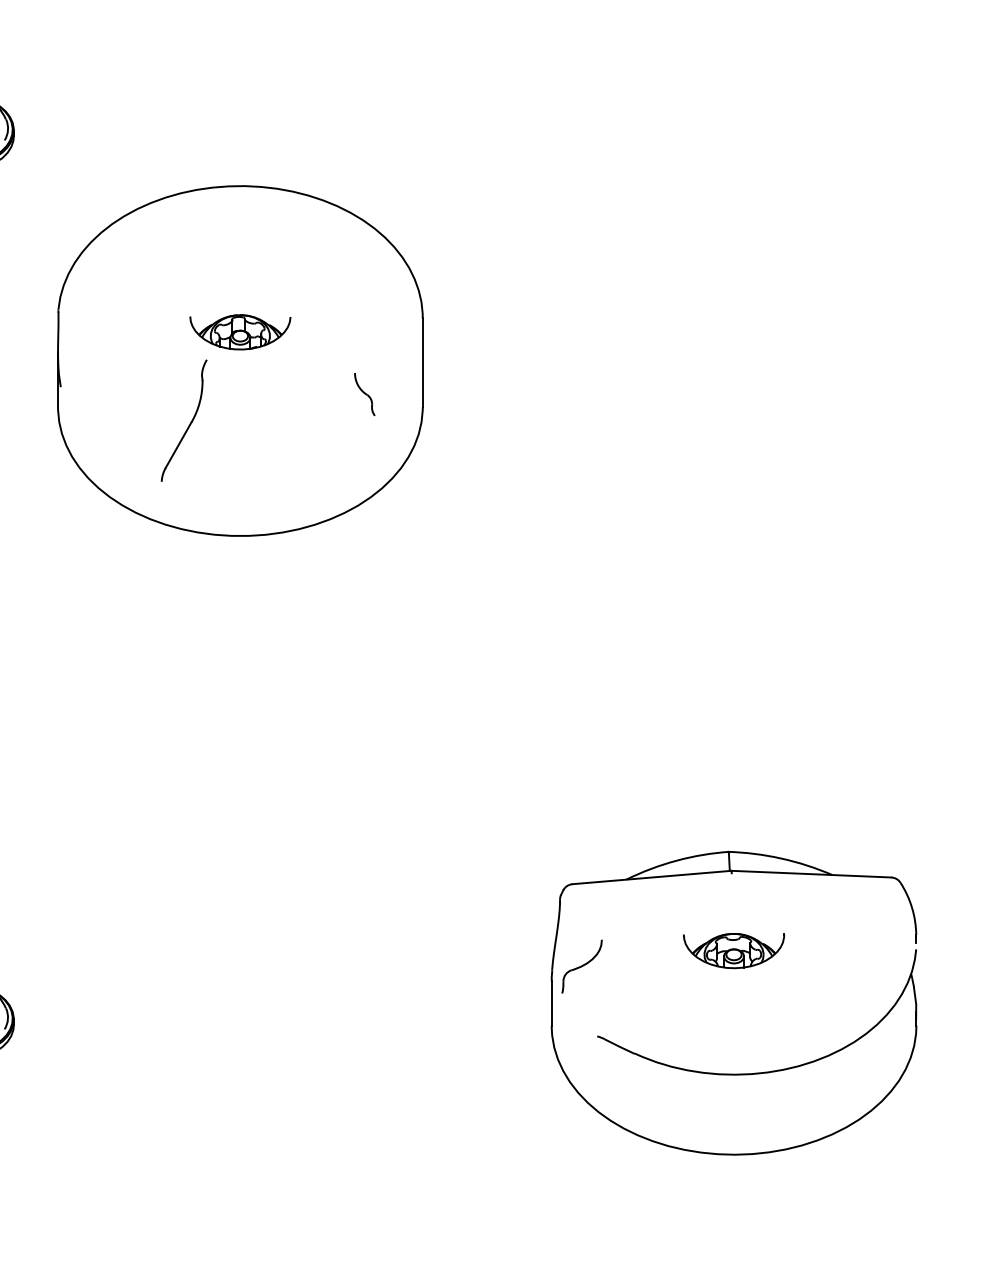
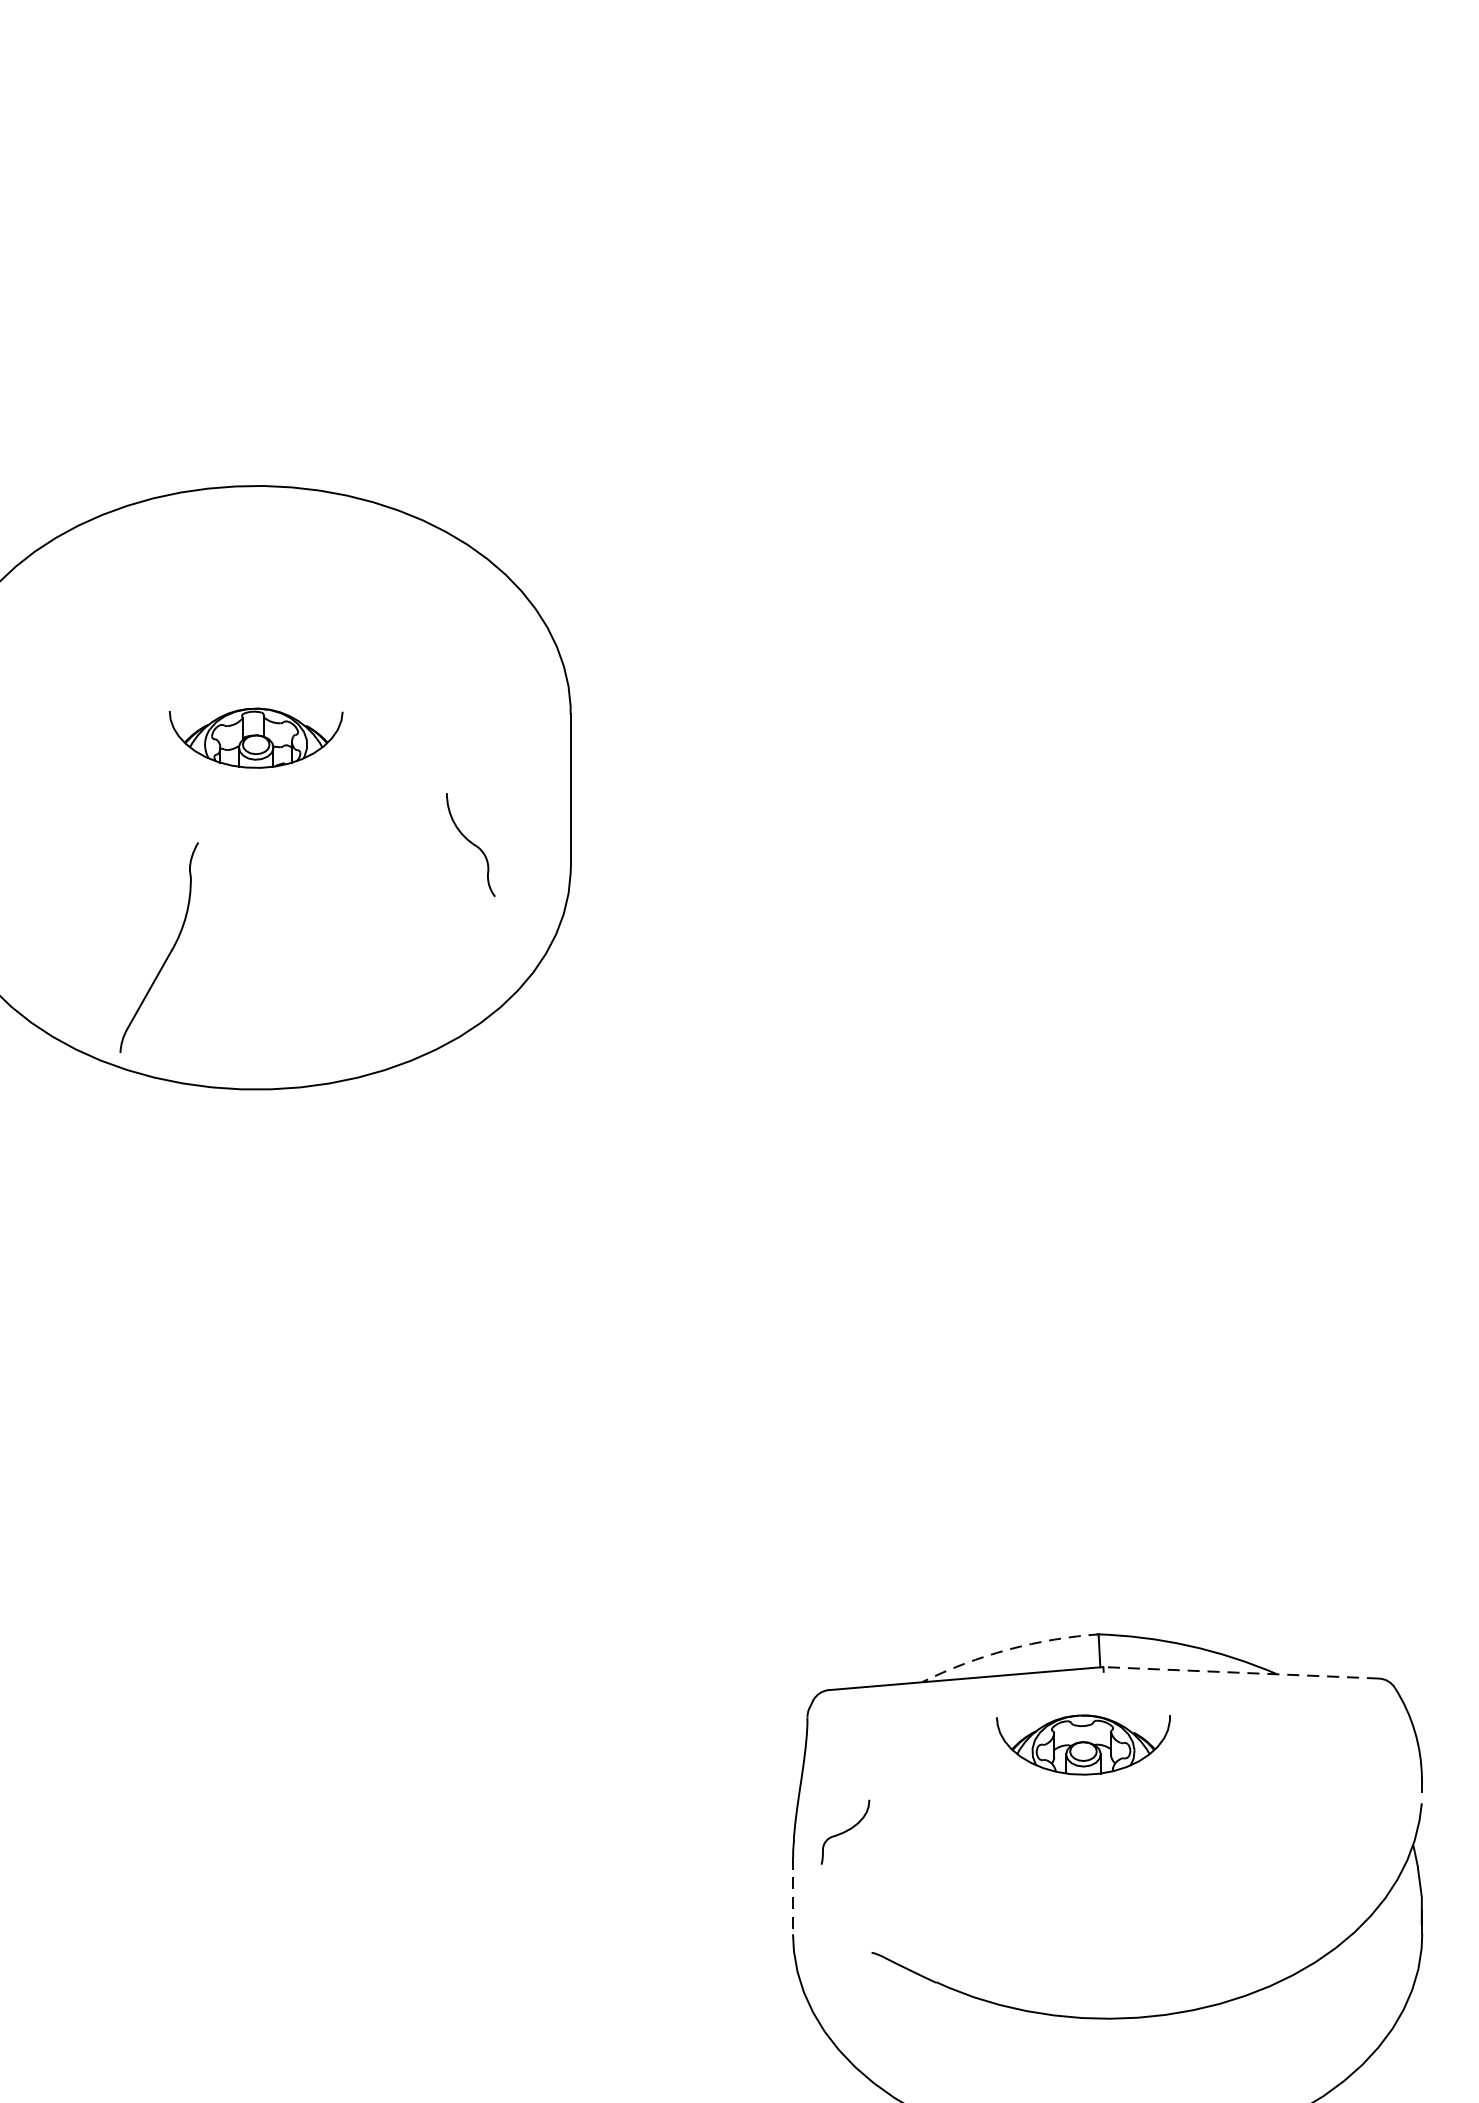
part: (364, 394) -> (470, 845), size x1.4
part: (189, 423) -> (168, 952), moved
arc: (676, 860) -> (1008, 1649), solid -> dashed
line: (810, 874) -> (1239, 1673), solid -> dashed
part: (734, 951) -> (1084, 1745), moved
part: (581, 966) -> (844, 1832), size x0.7
line: (551, 1003) -> (792, 1895), solid -> dashed

